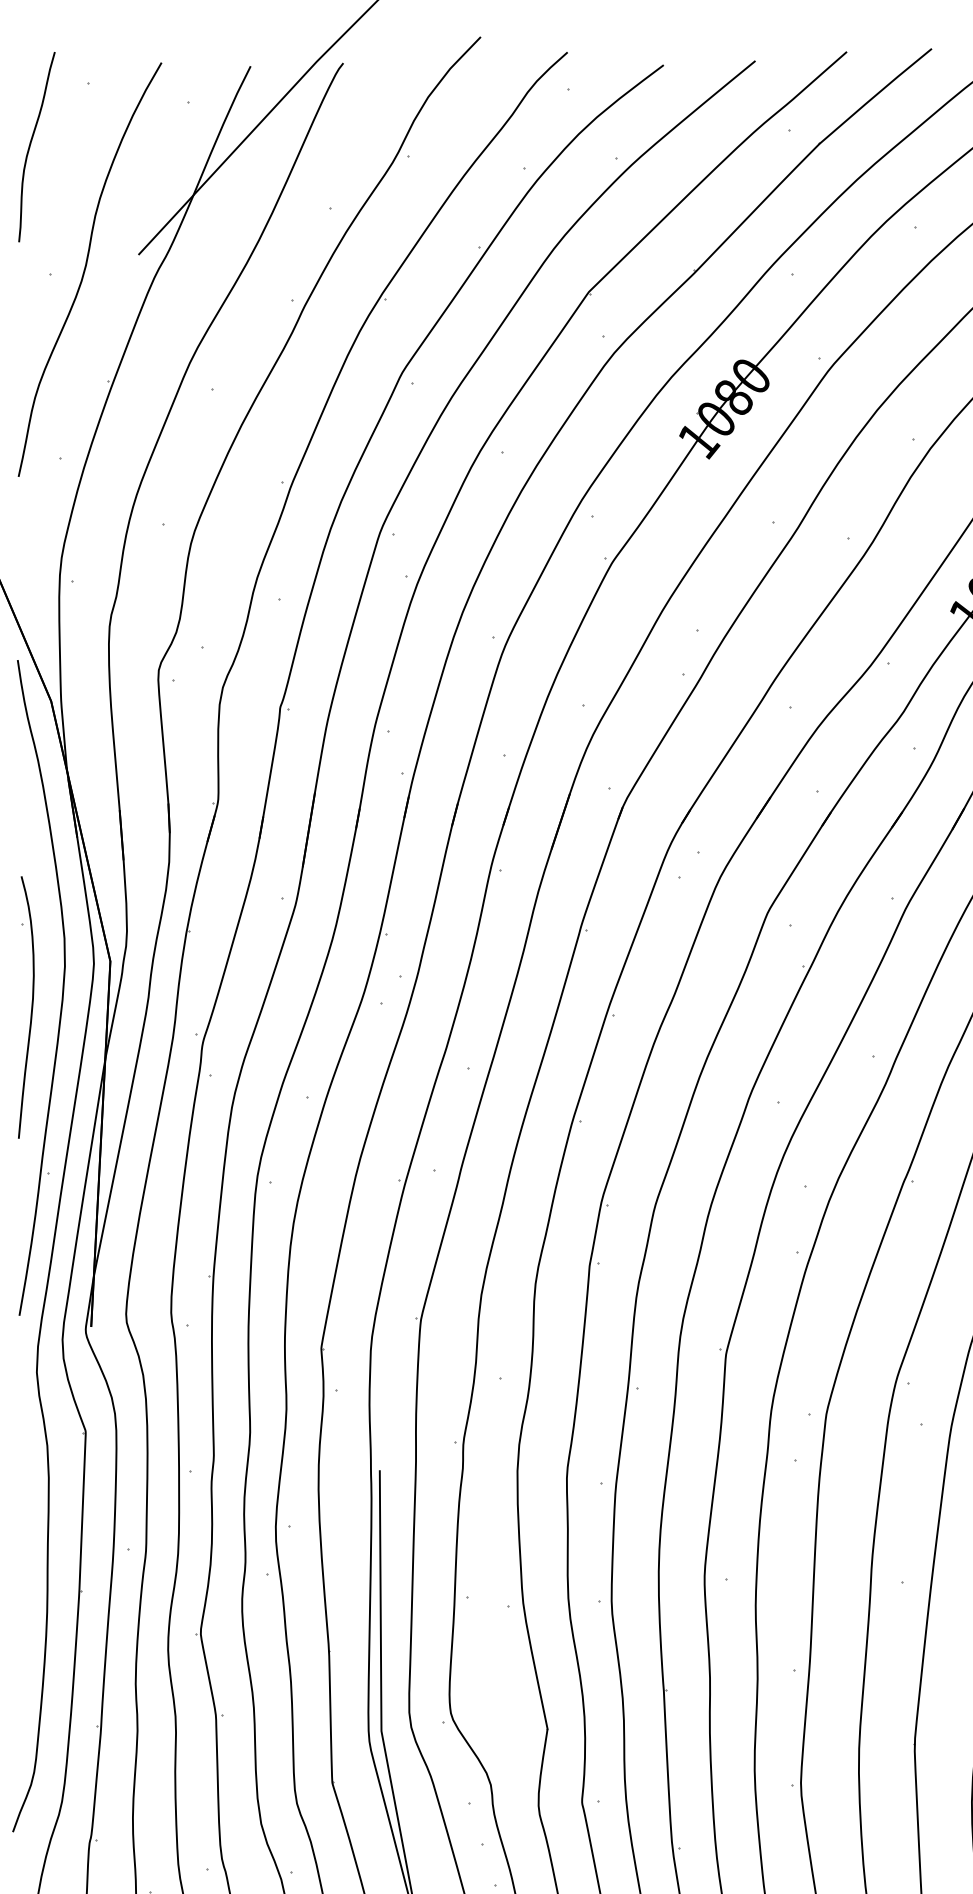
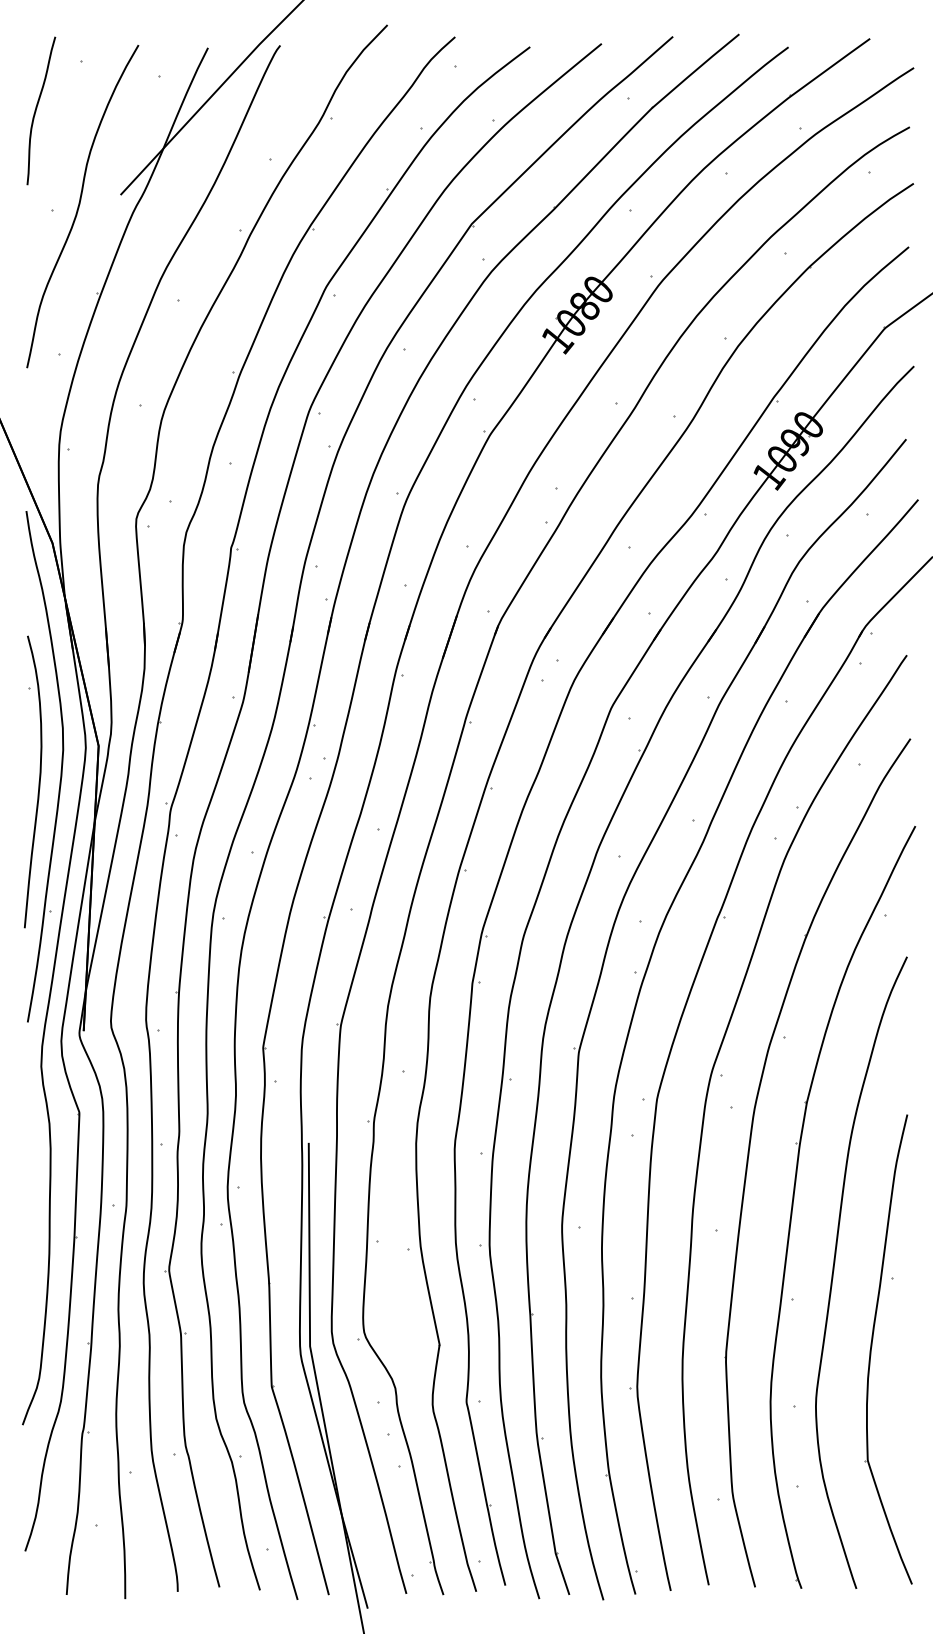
part: (25, 1006) -> (32, 781), size x1.43

